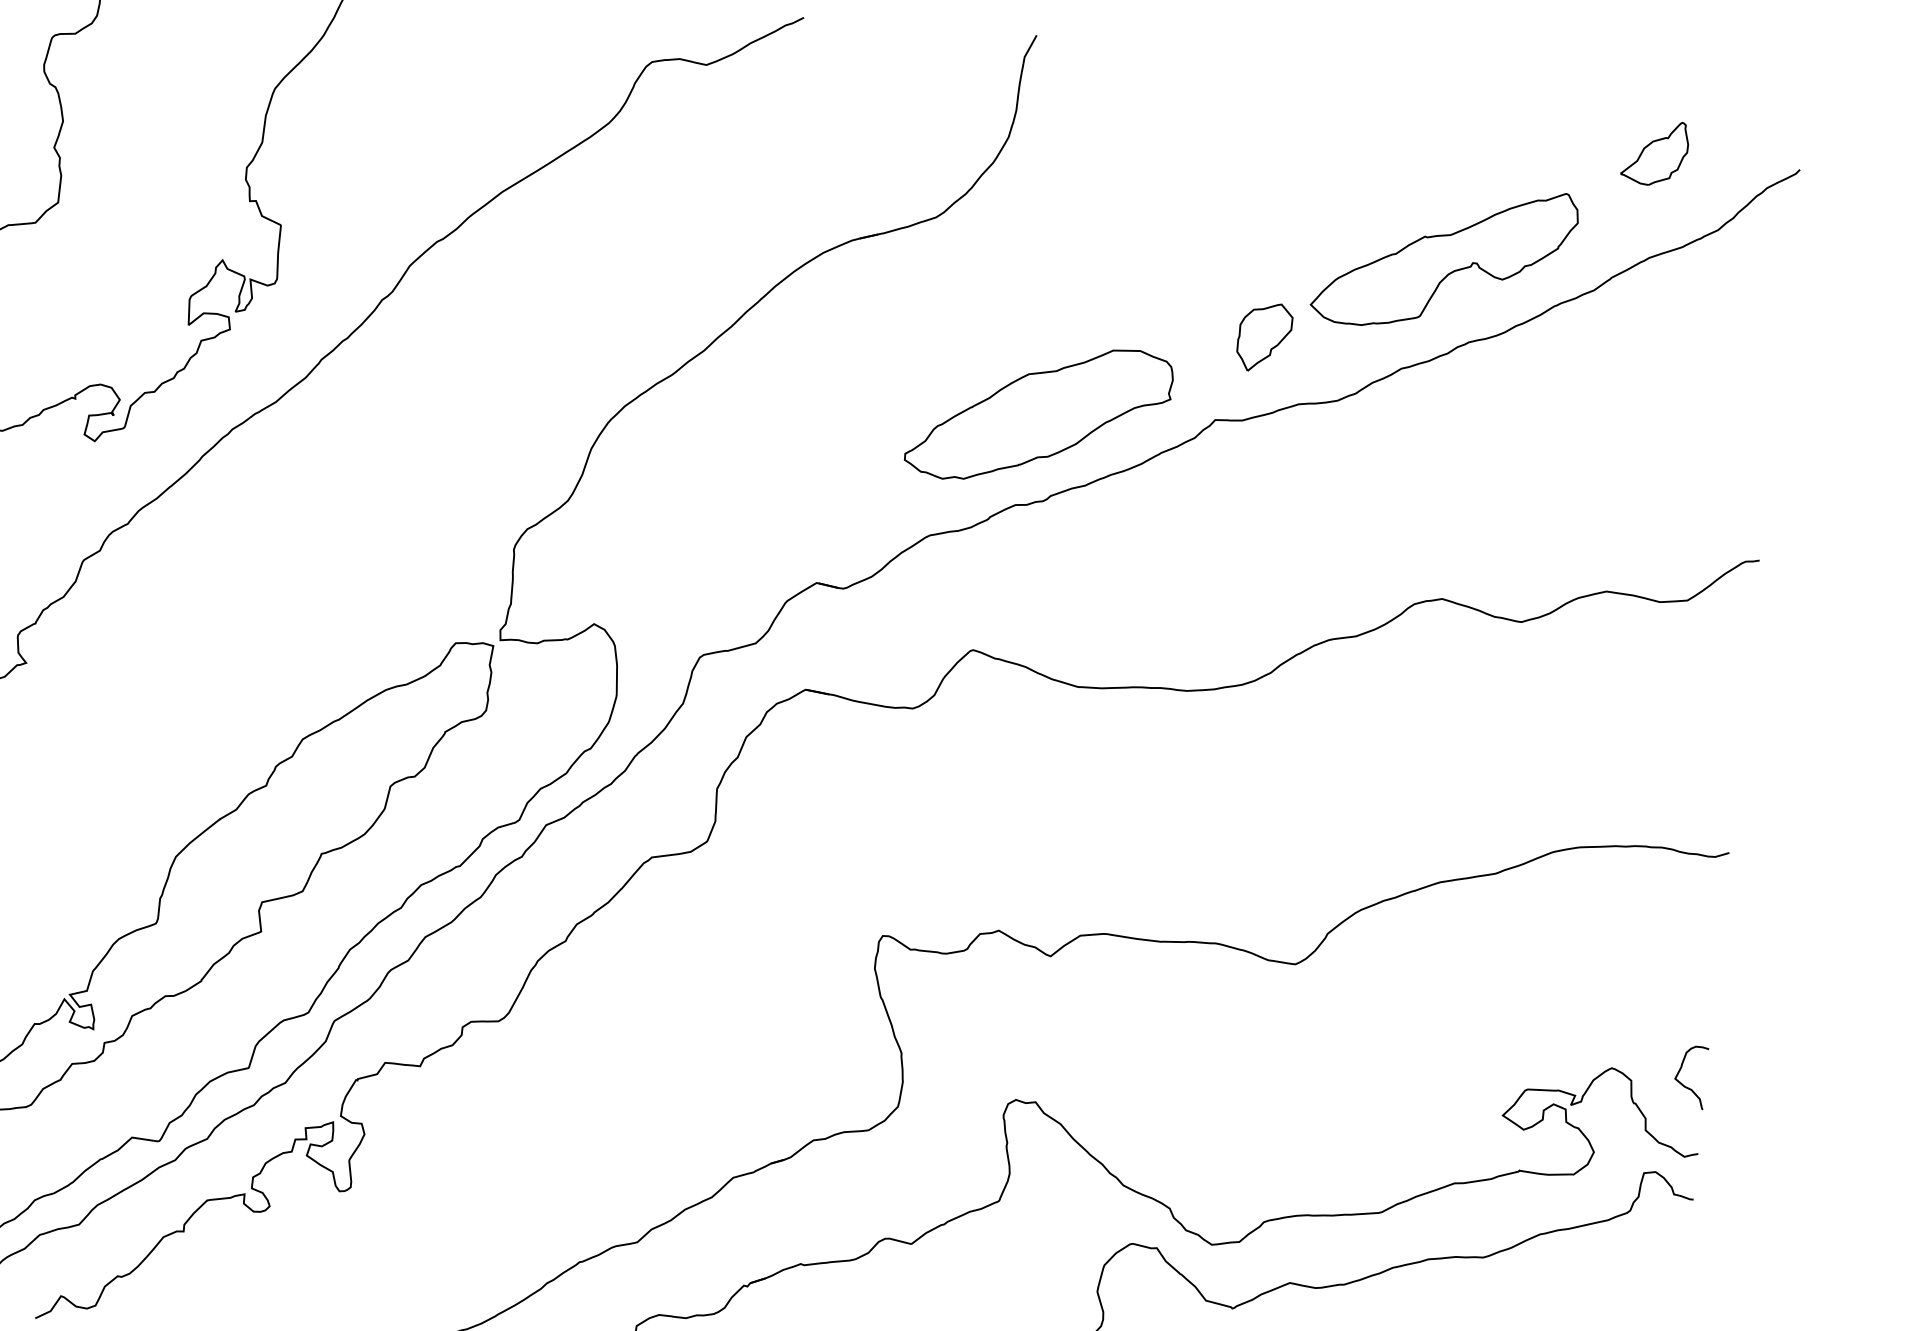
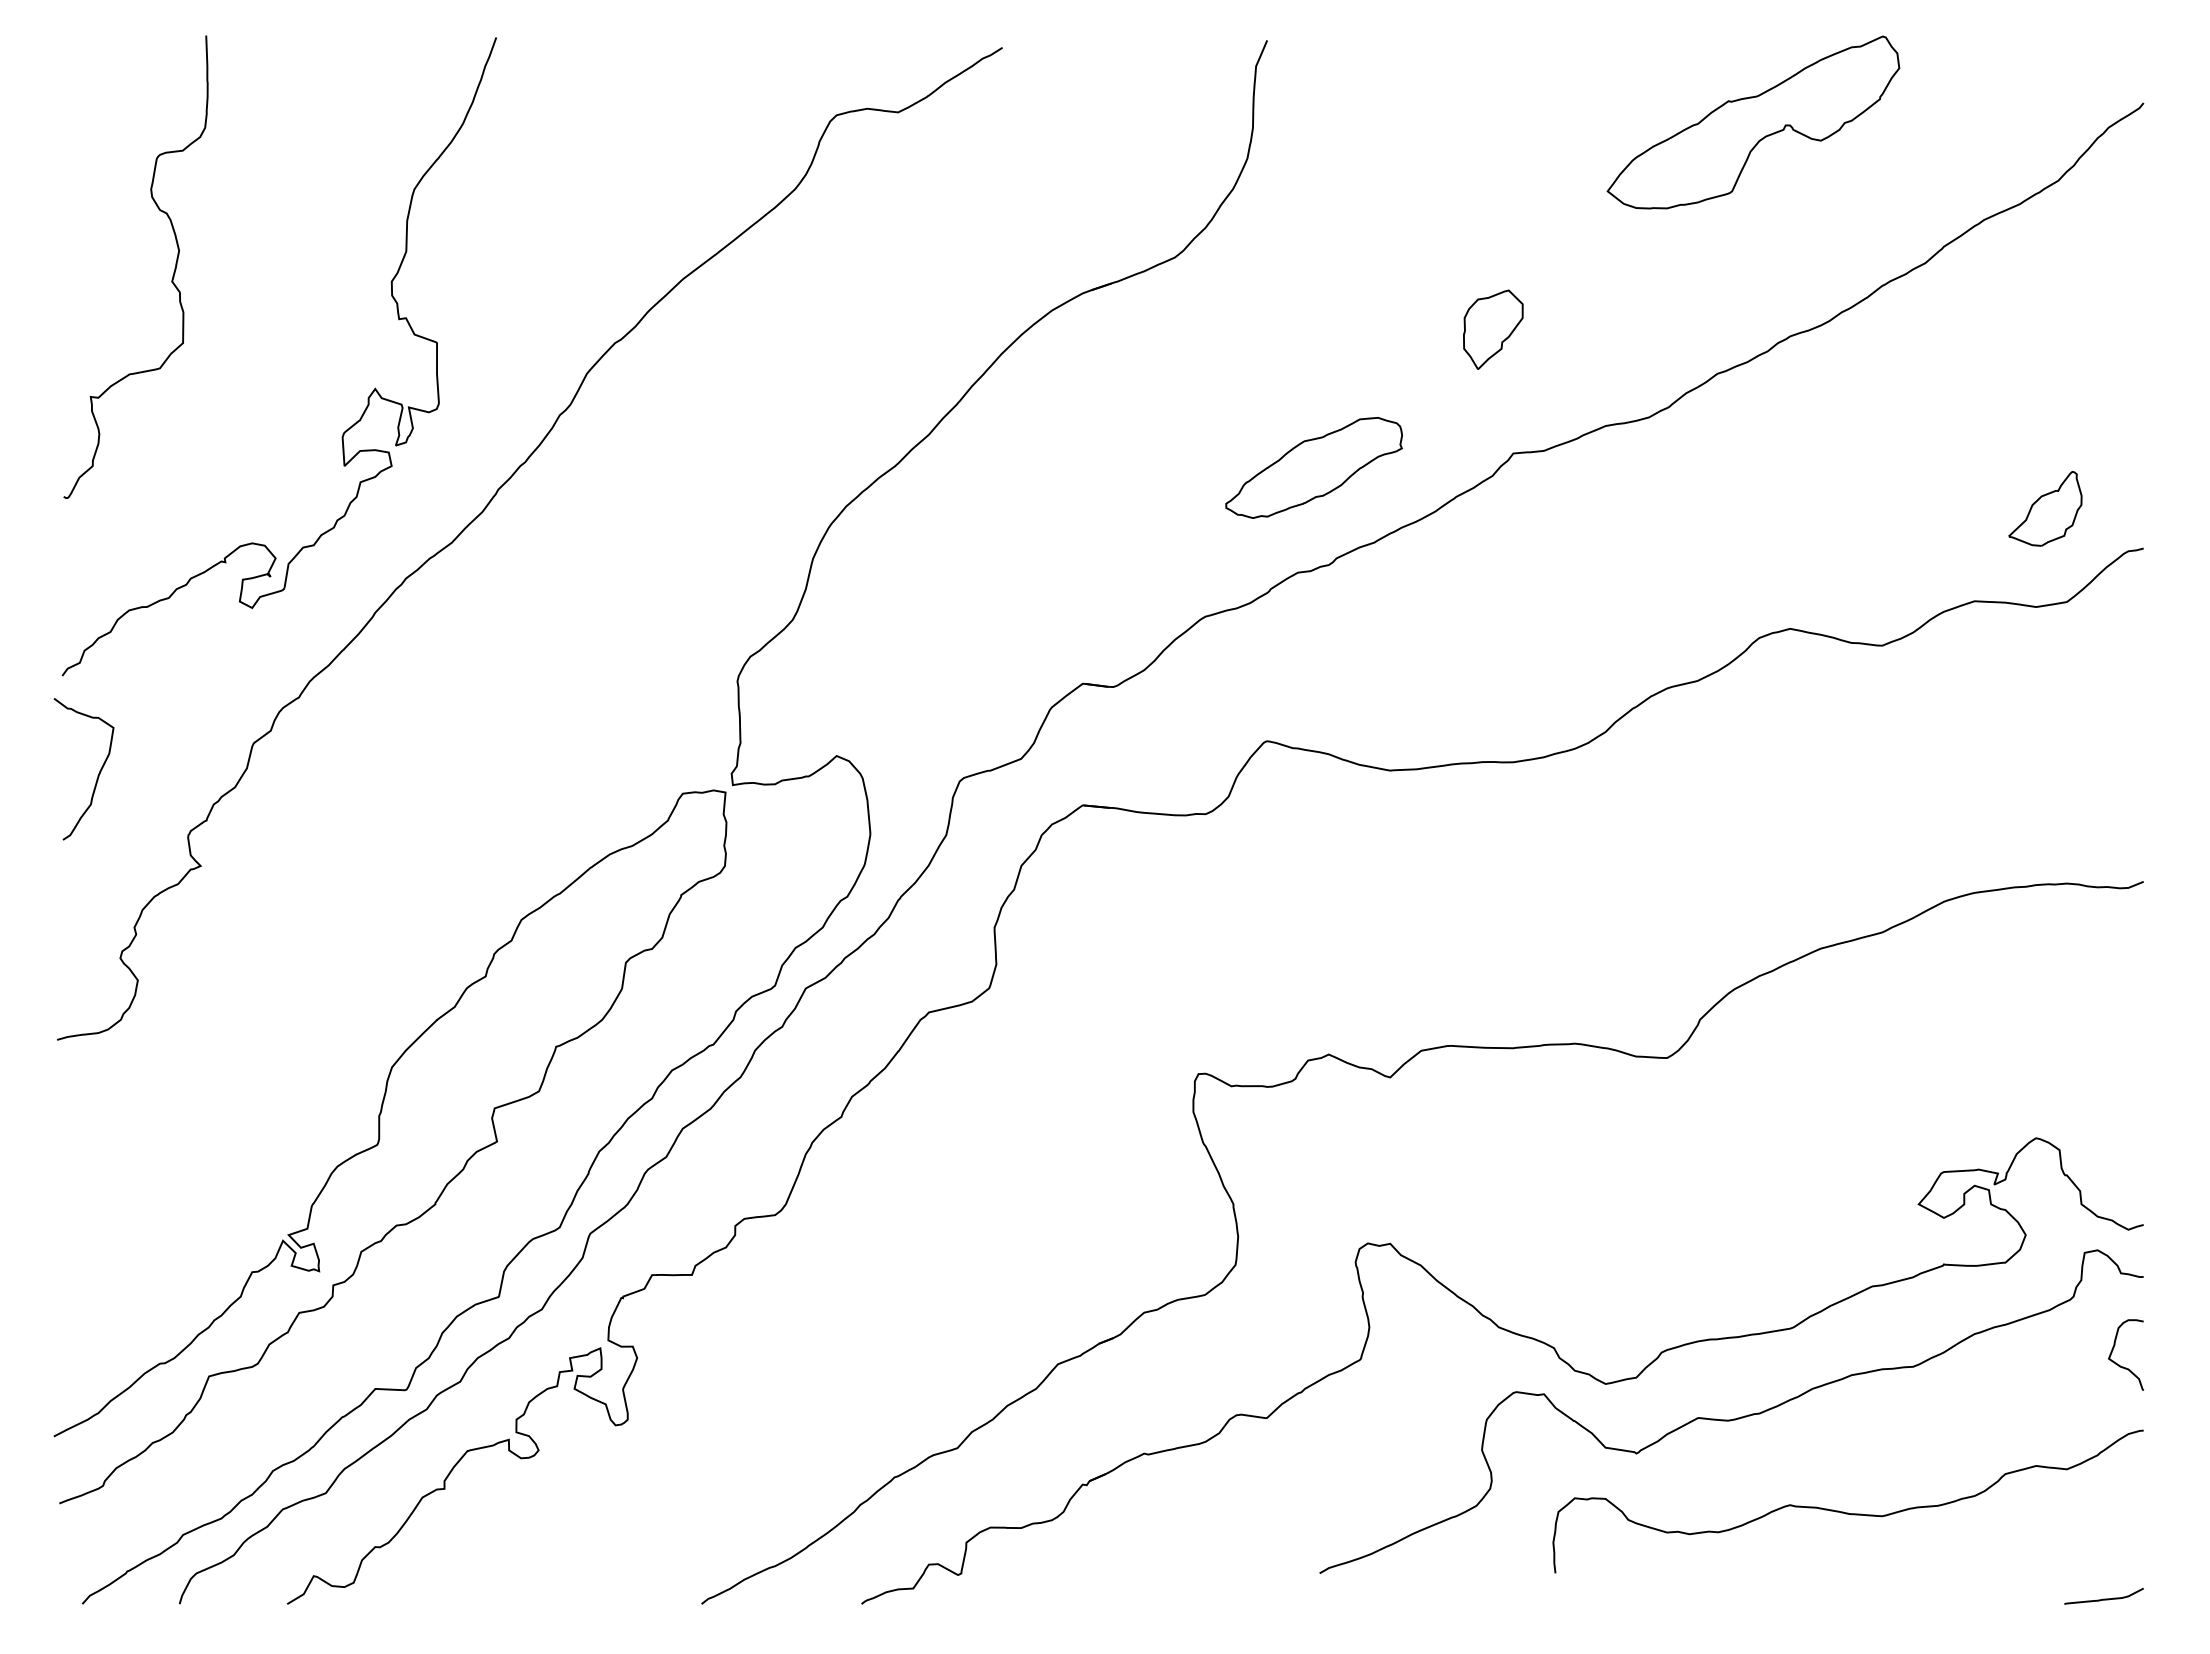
part: (1655, 152) -> (2045, 508), moved
part: (1444, 257) -> (1753, 122), moved
part: (1264, 337) -> (1493, 329), moved
part: (1038, 414) -> (1313, 467), size x0.6
curve: (1684, 1084) -> (2119, 1364), moved

